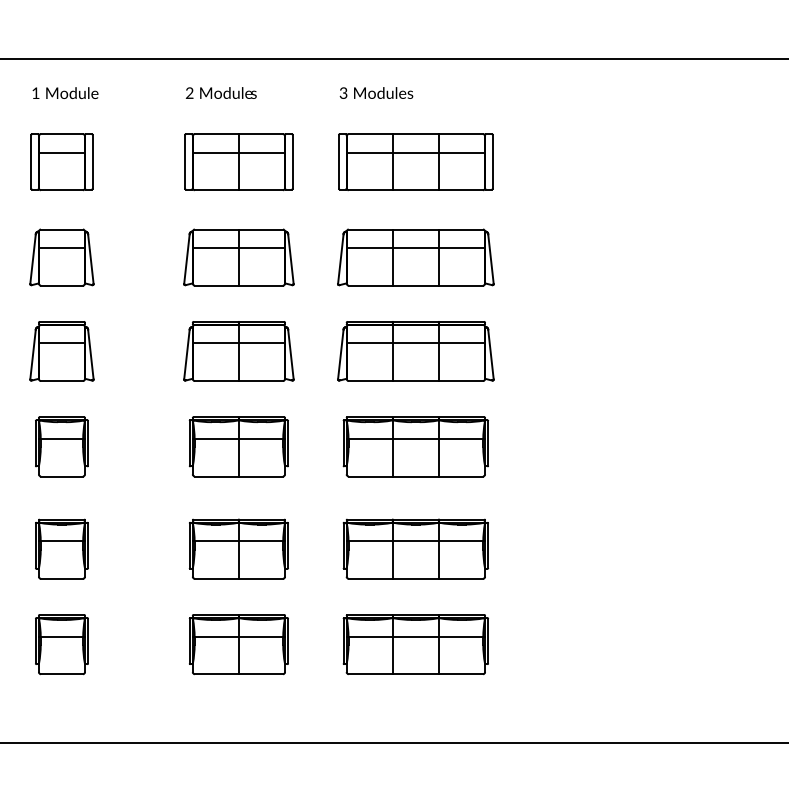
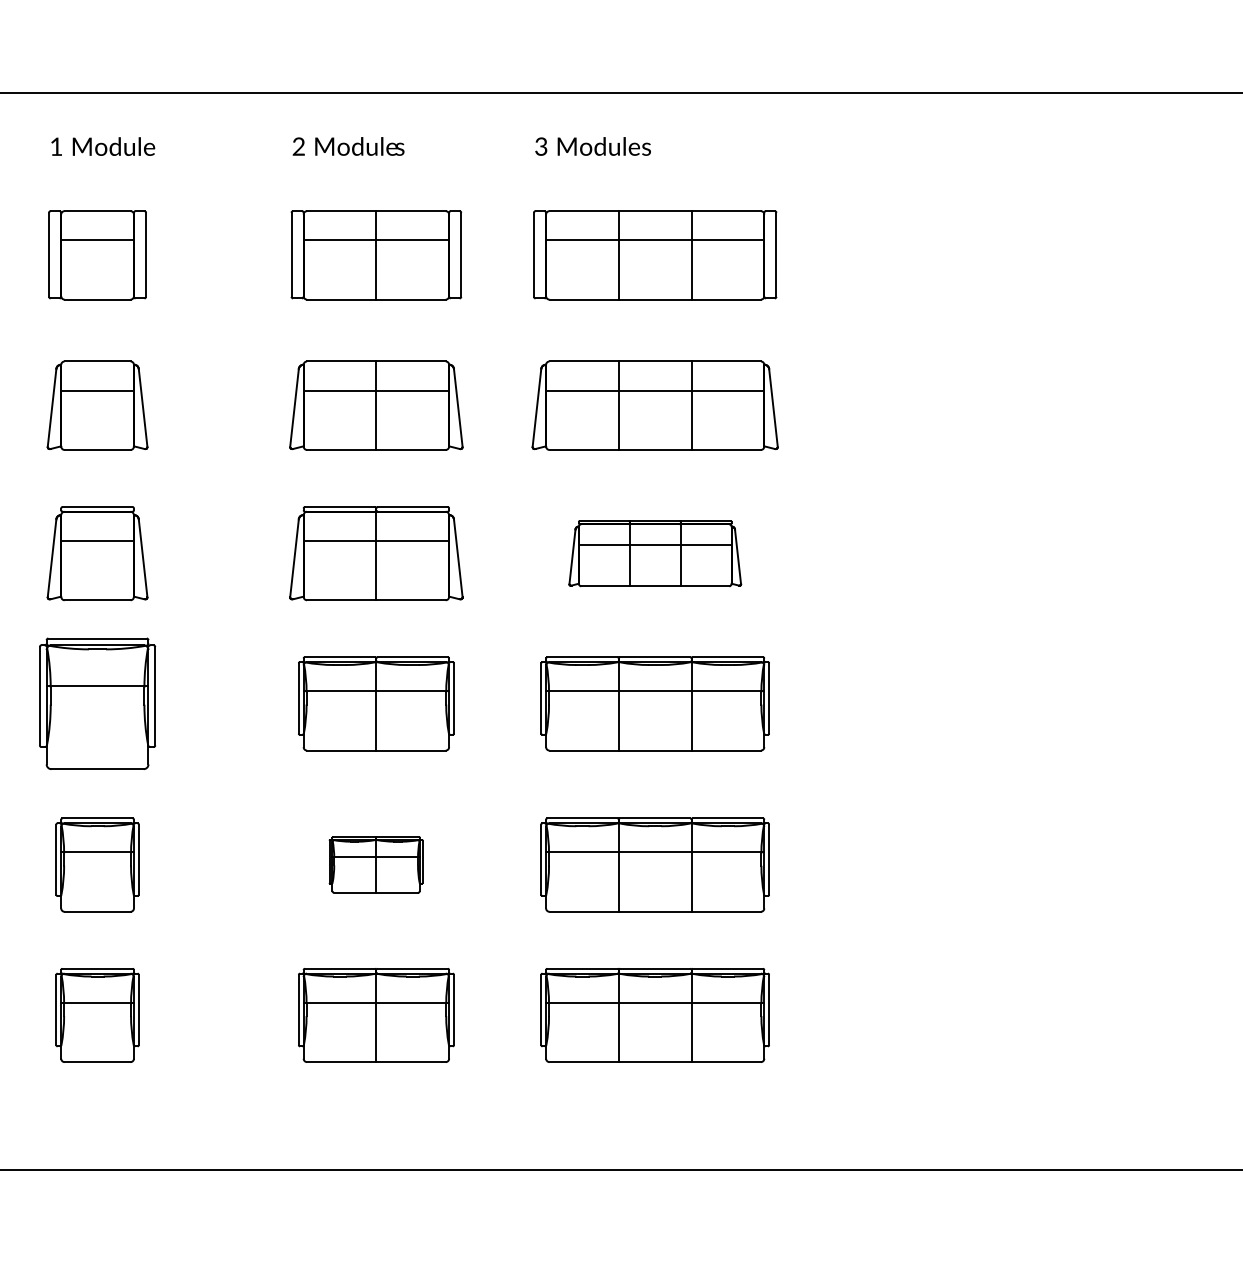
part: (415, 351) -> (654, 553), size x0.7
part: (61, 446) -> (96, 703), size x1.4
part: (238, 548) -> (375, 864), size x0.6

